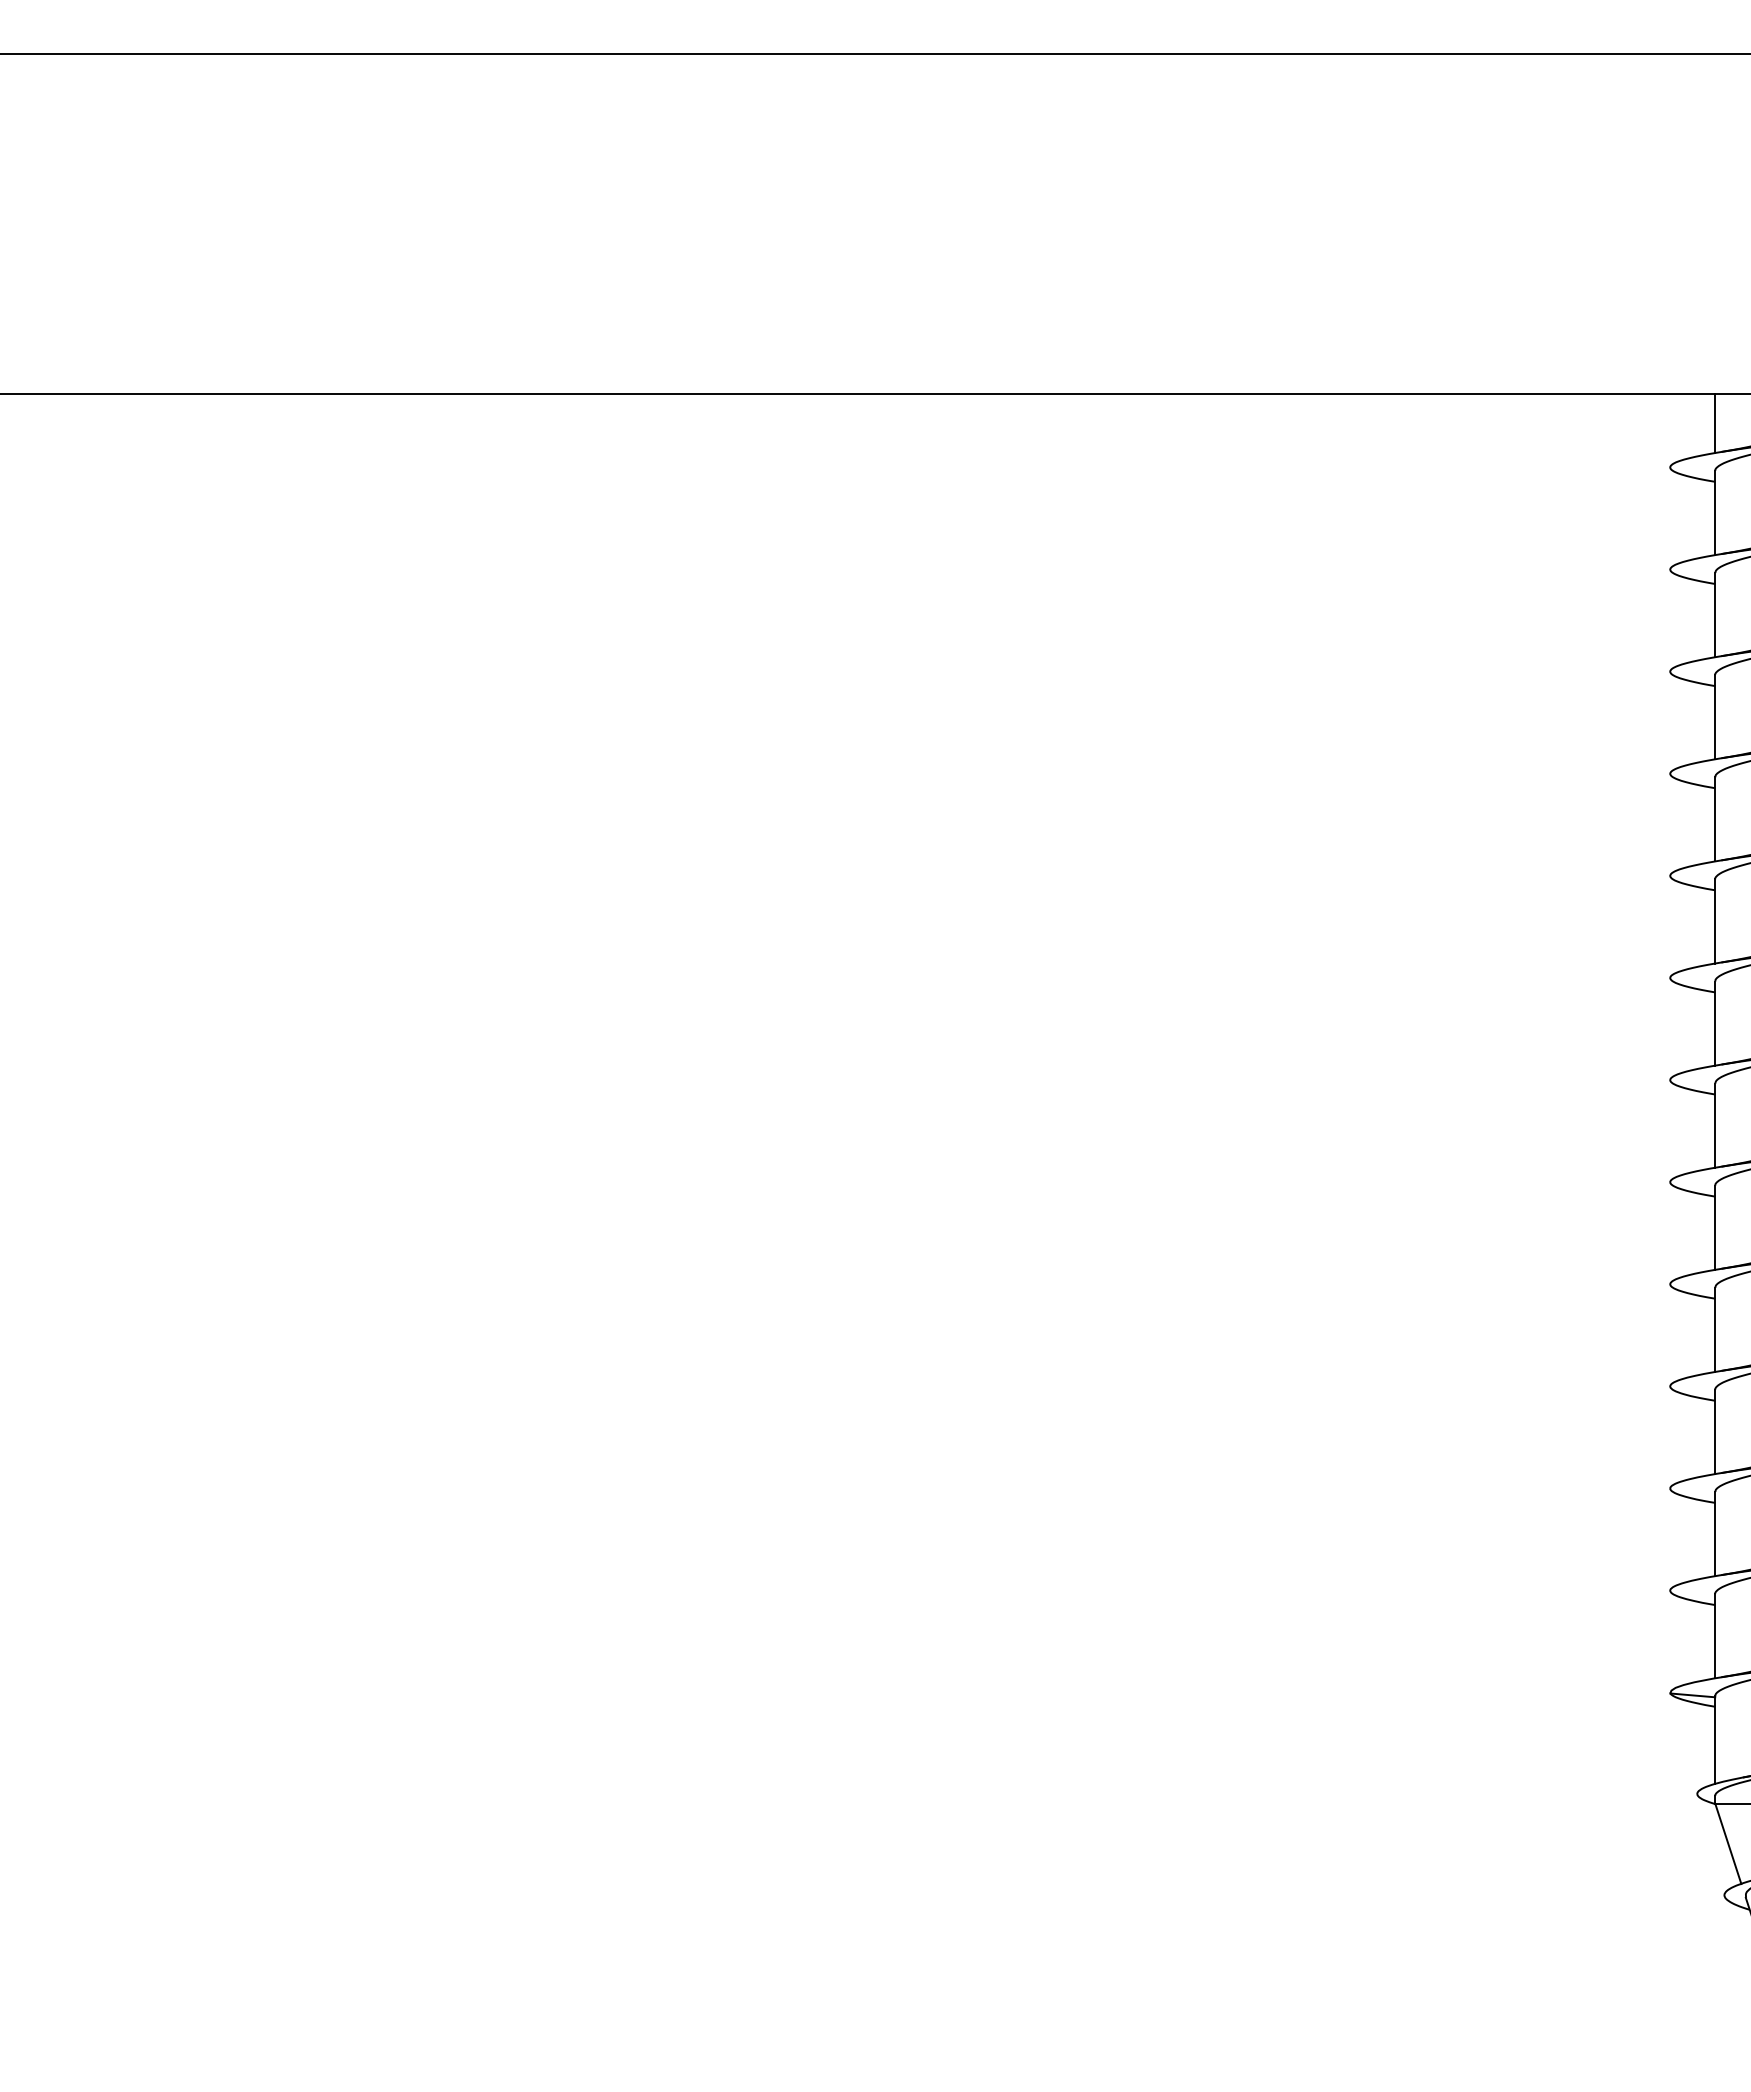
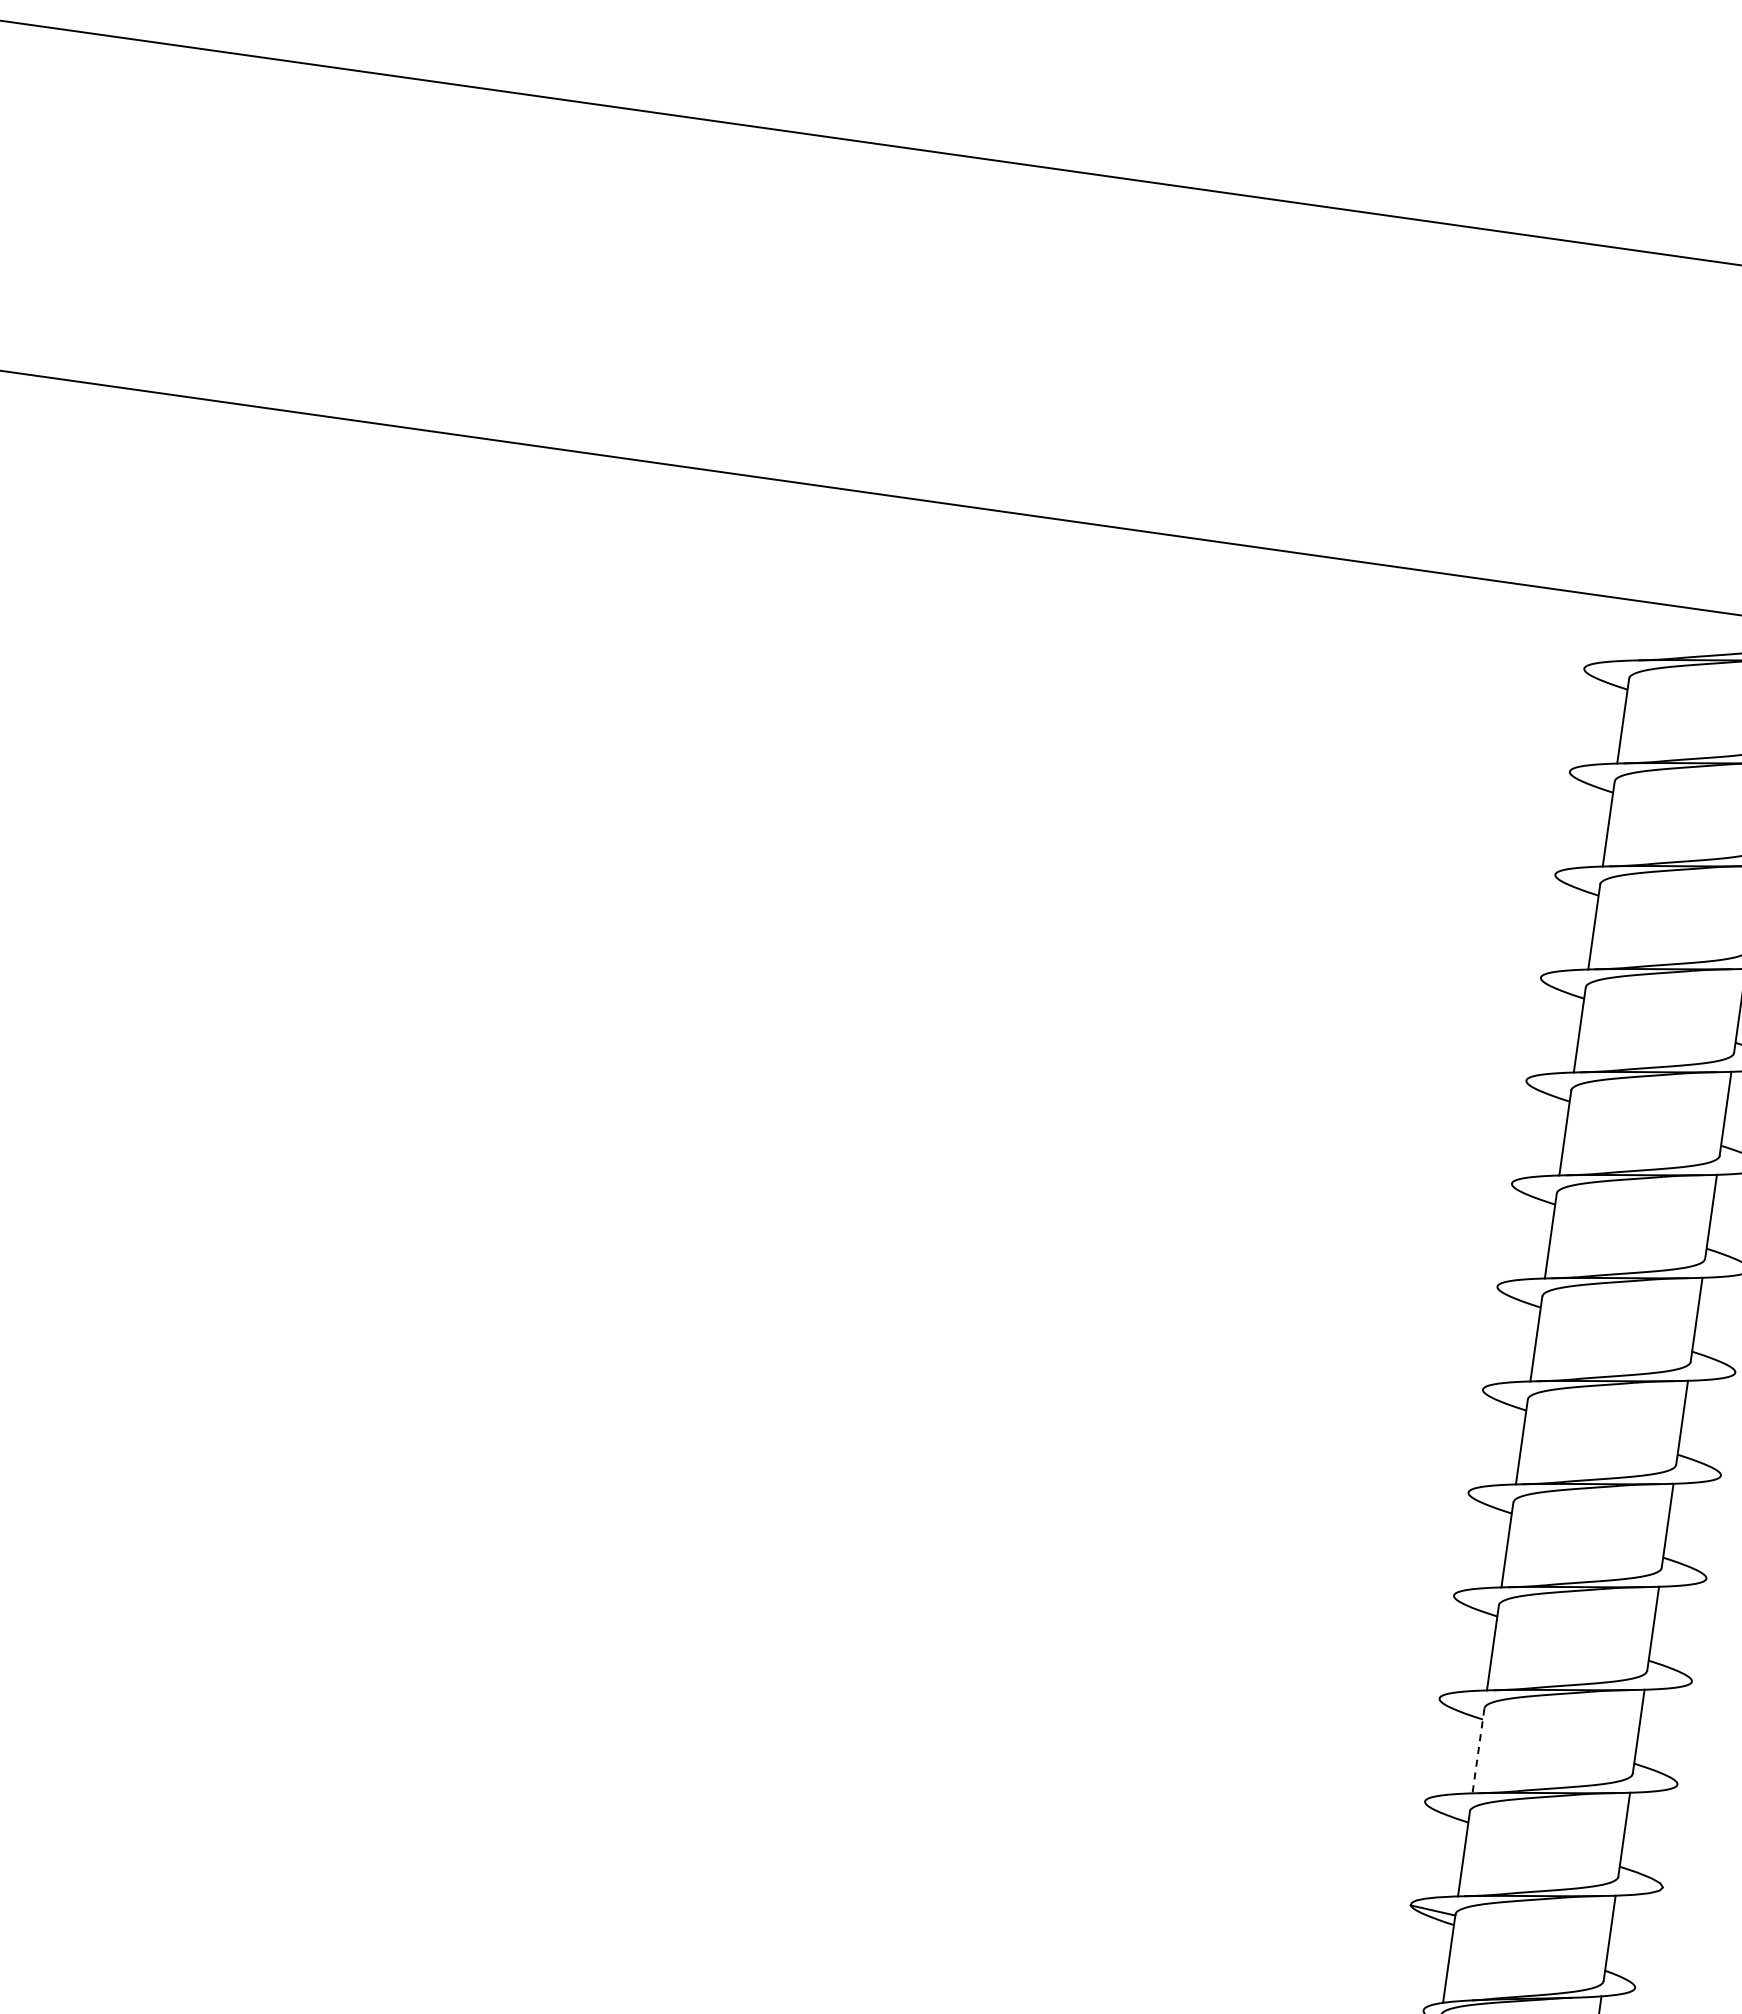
line: (1715, 423) -> (1636, 630), removed
line: (1715, 1534) -> (1478, 1751), solid -> dashed

